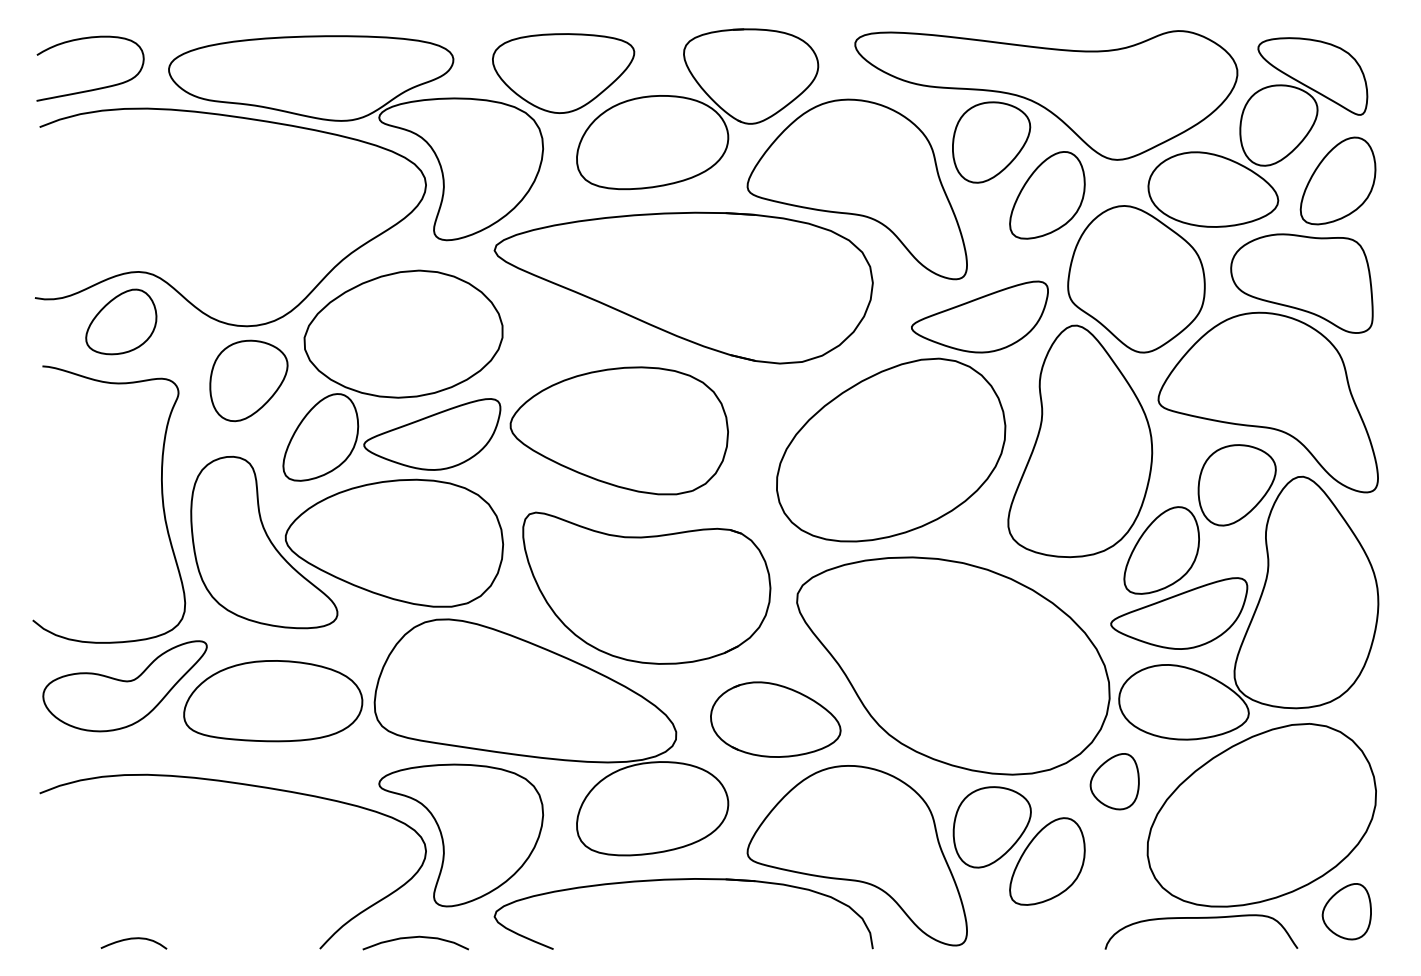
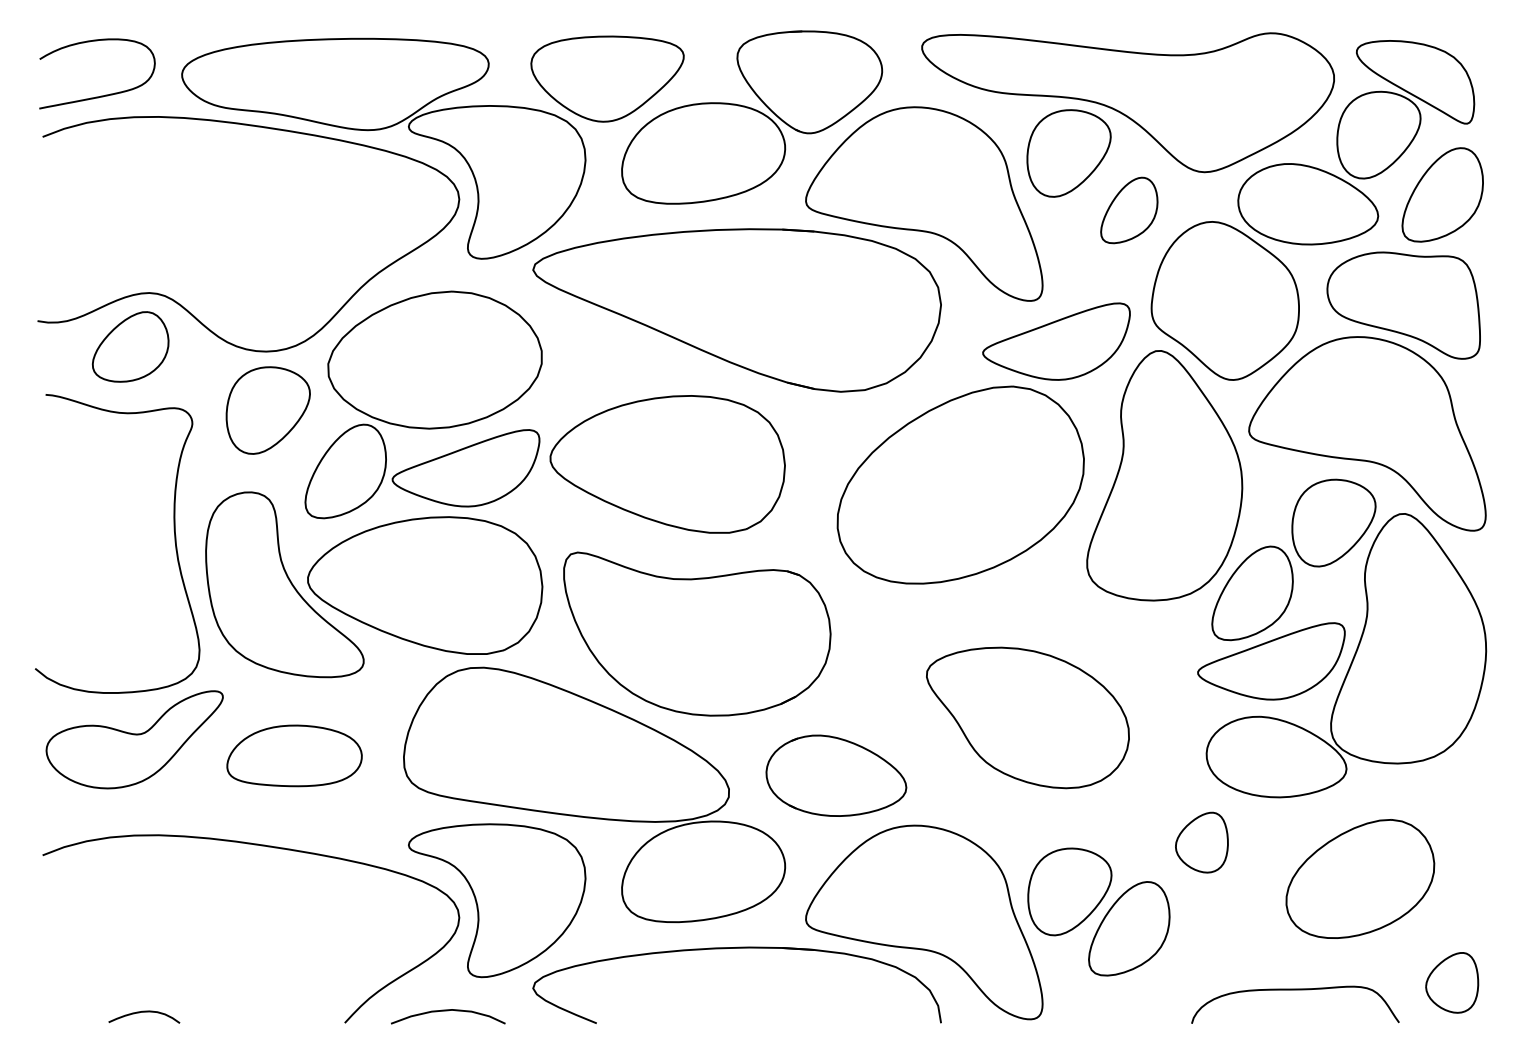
part: (1047, 195) -> (1129, 210), size x0.7
part: (953, 665) -> (1028, 717), size x0.6
part: (273, 701) -> (294, 756), size x0.7
part: (1261, 815) -> (1360, 879), size x0.6

